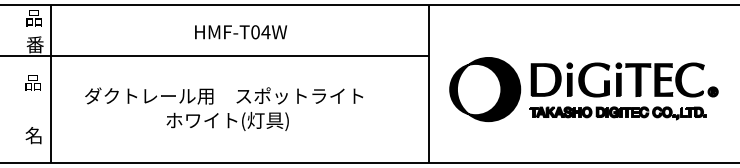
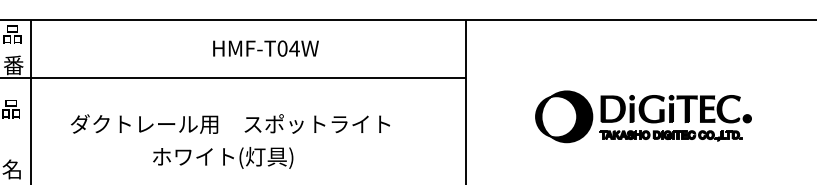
text: (241, 32) -> (266, 48), moved
part: (583, 89) -> (642, 116), size x0.7
text: (227, 121) -> (222, 157), moved

